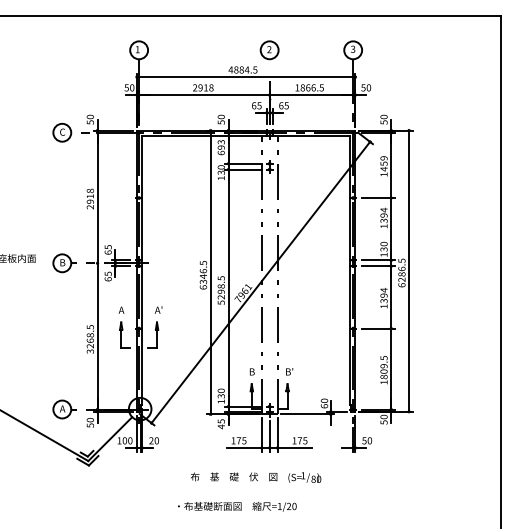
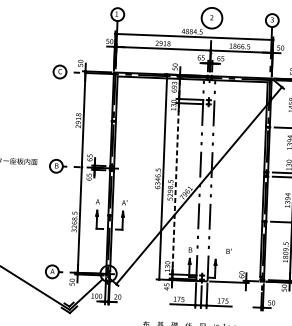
circle: (269, 50) -> (211, 18), size x1.6
line: (228, 288) -> (175, 189), solid -> dashed
text: (289, 371) -> (228, 251), moved

